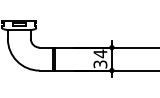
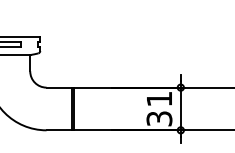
text: (100, 53) -> (159, 98), 34 -> 31

